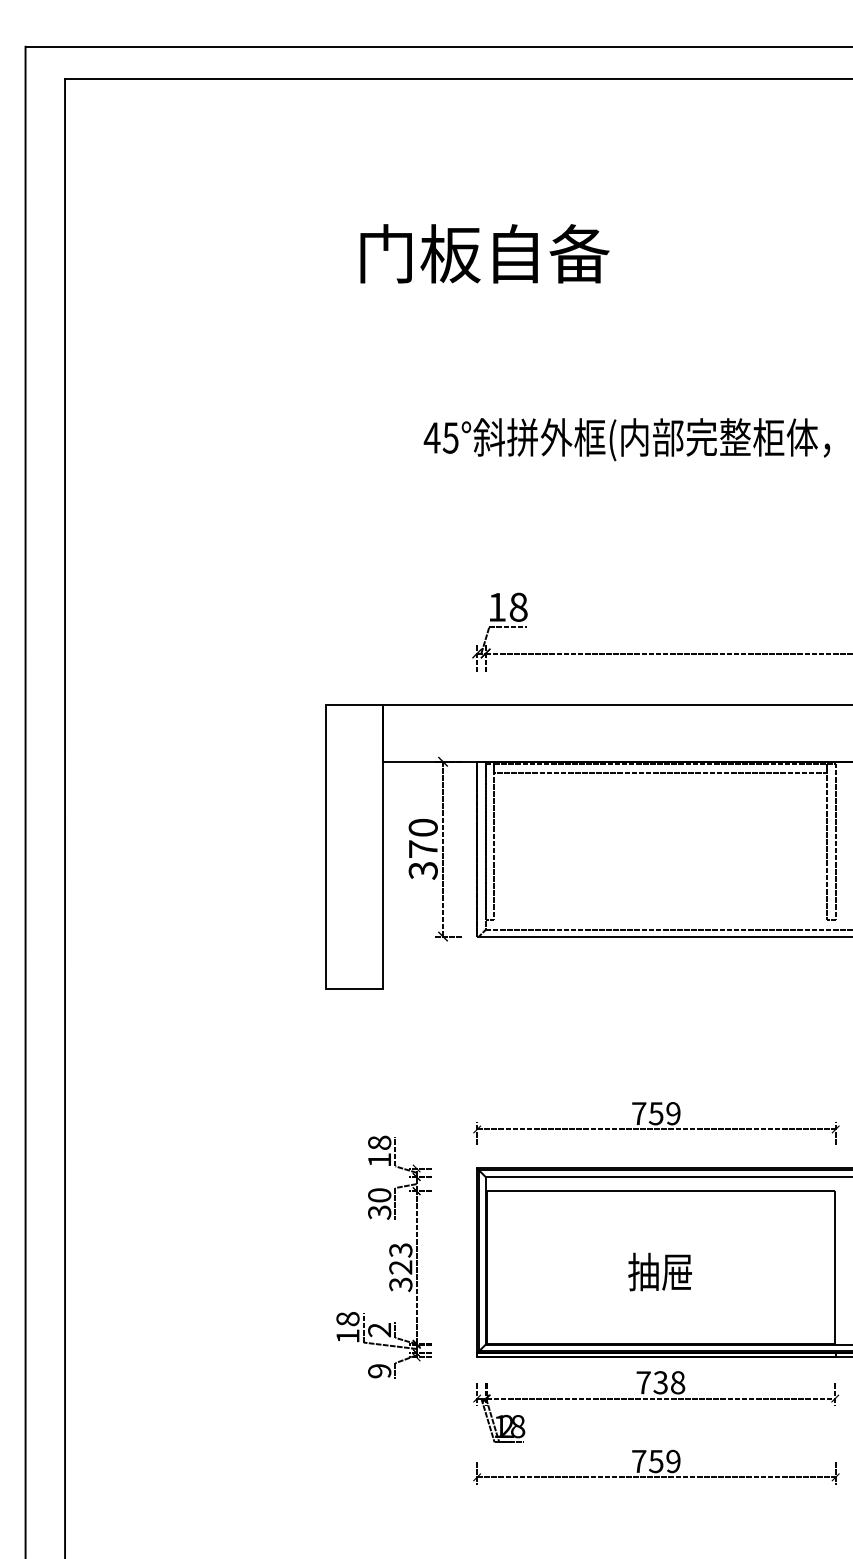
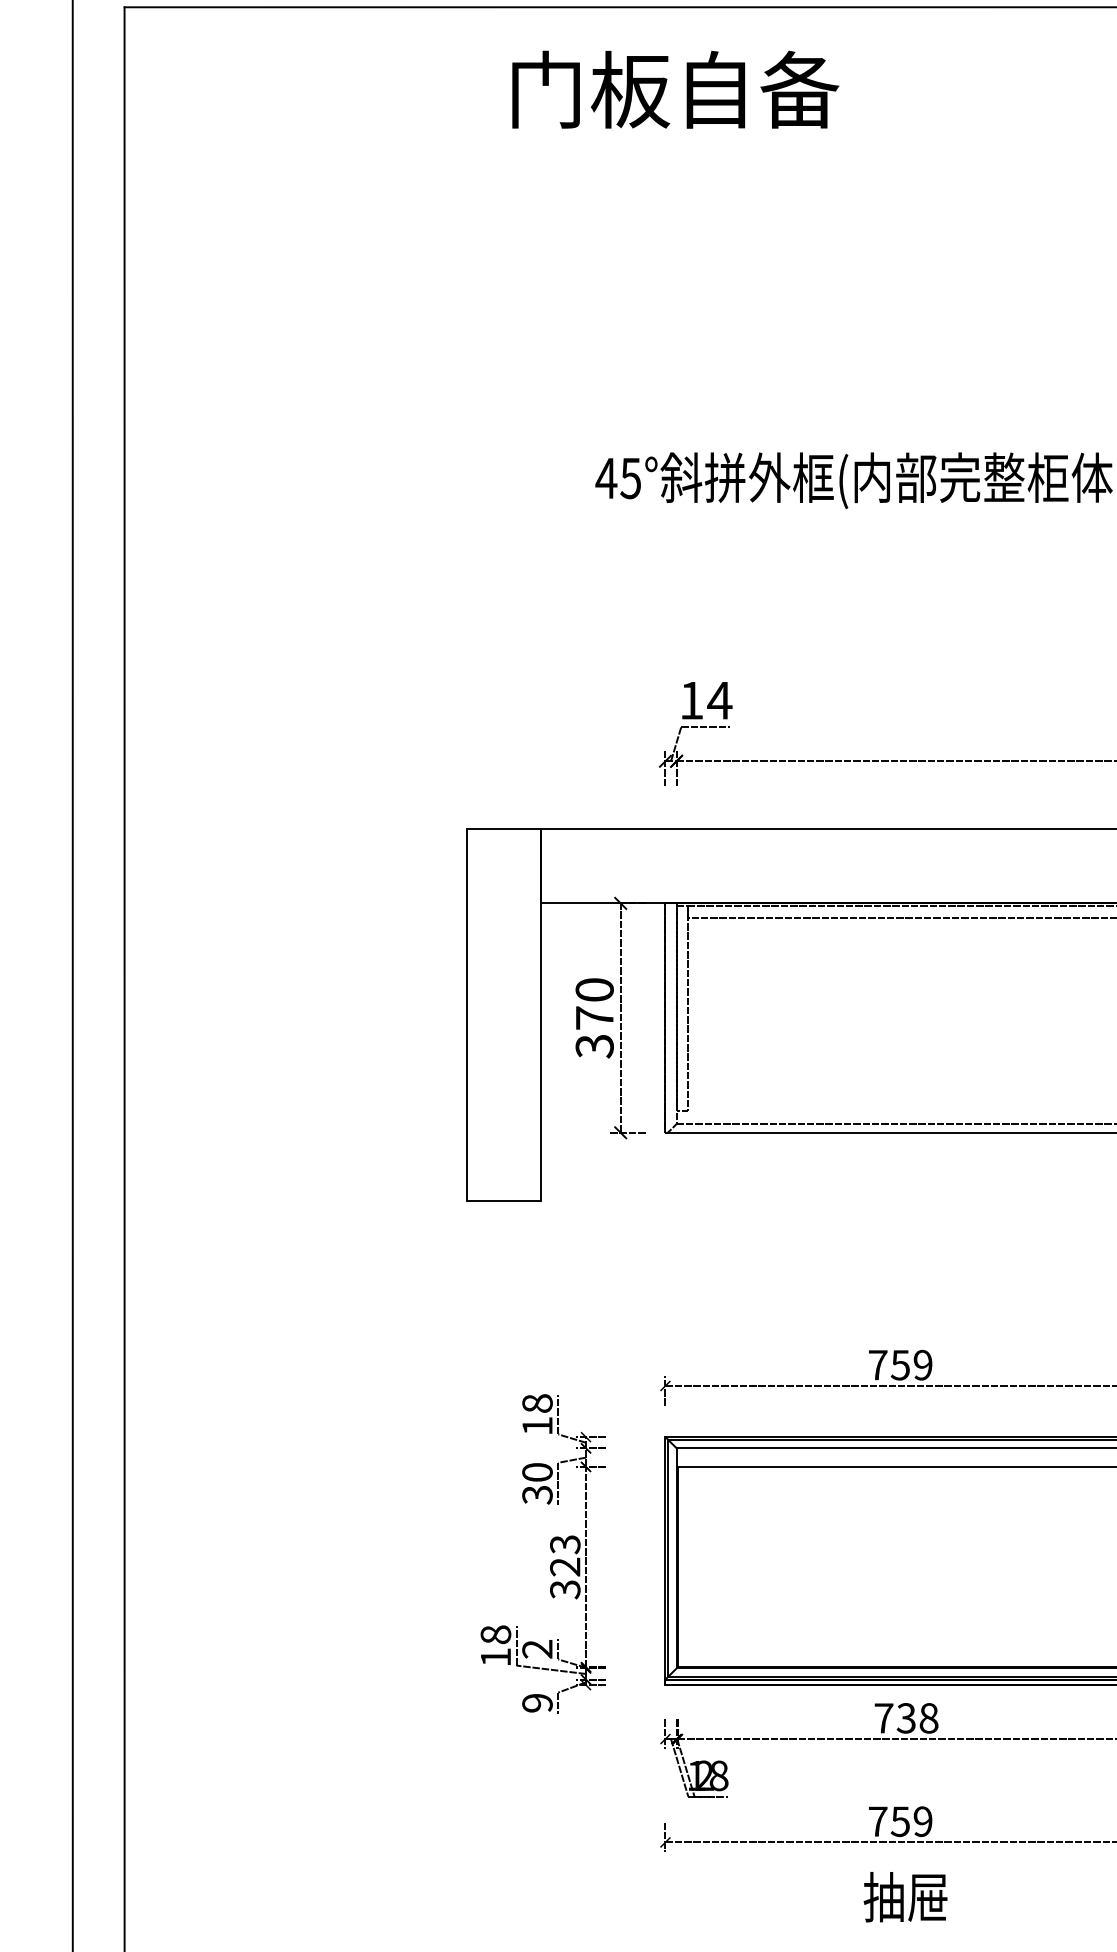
text: (484, 253) -> (675, 89), moved
text: (518, 606) -> (719, 699), 18 -> 14
text: (659, 1271) -> (904, 1896), moved

